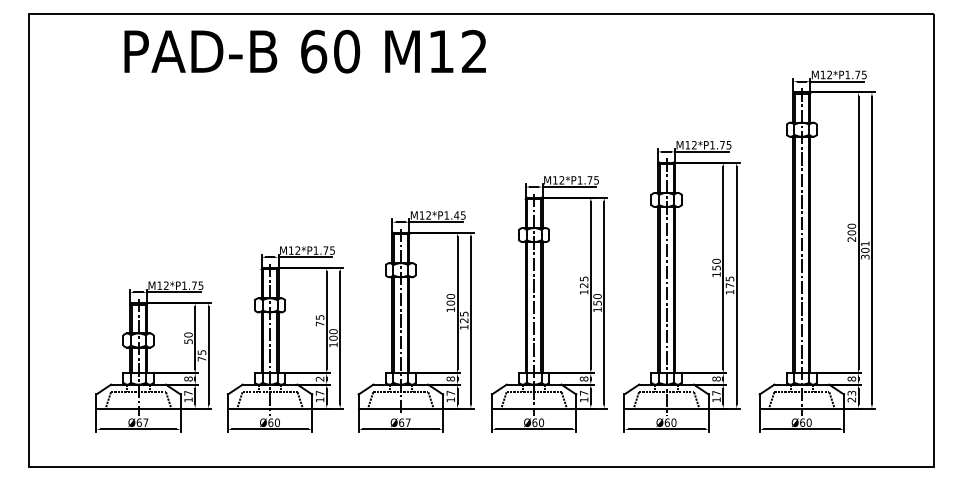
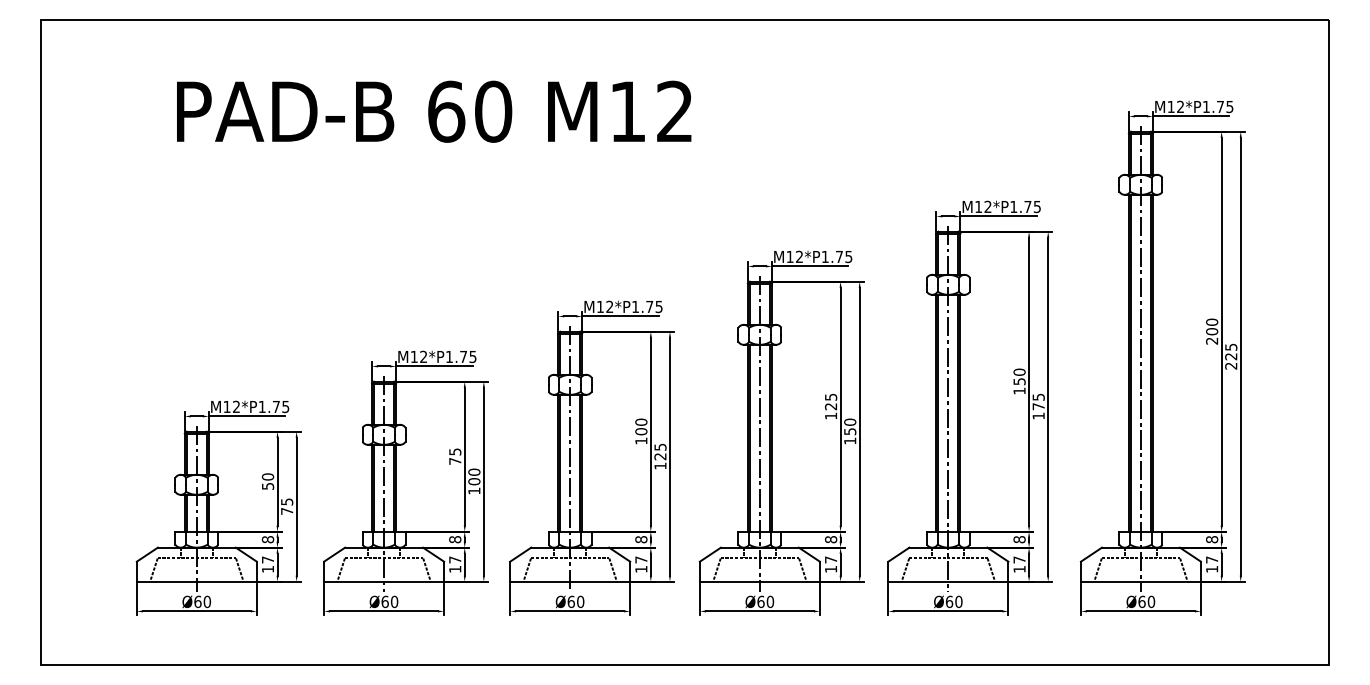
text: (305, 51) -> (434, 111), moved
text: (456, 215) -> (649, 306), M12*P1.45 -> M12*P1.75
text: (865, 250) -> (1231, 356), 301 -> 225
text: (320, 378) -> (455, 539), 2 -> 8
text: (852, 396) -> (1212, 564), 23 -> 17
text: (146, 422) -> (207, 601), Ø67 -> Ø60
text: (408, 422) -> (580, 601), Ø67 -> Ø60

